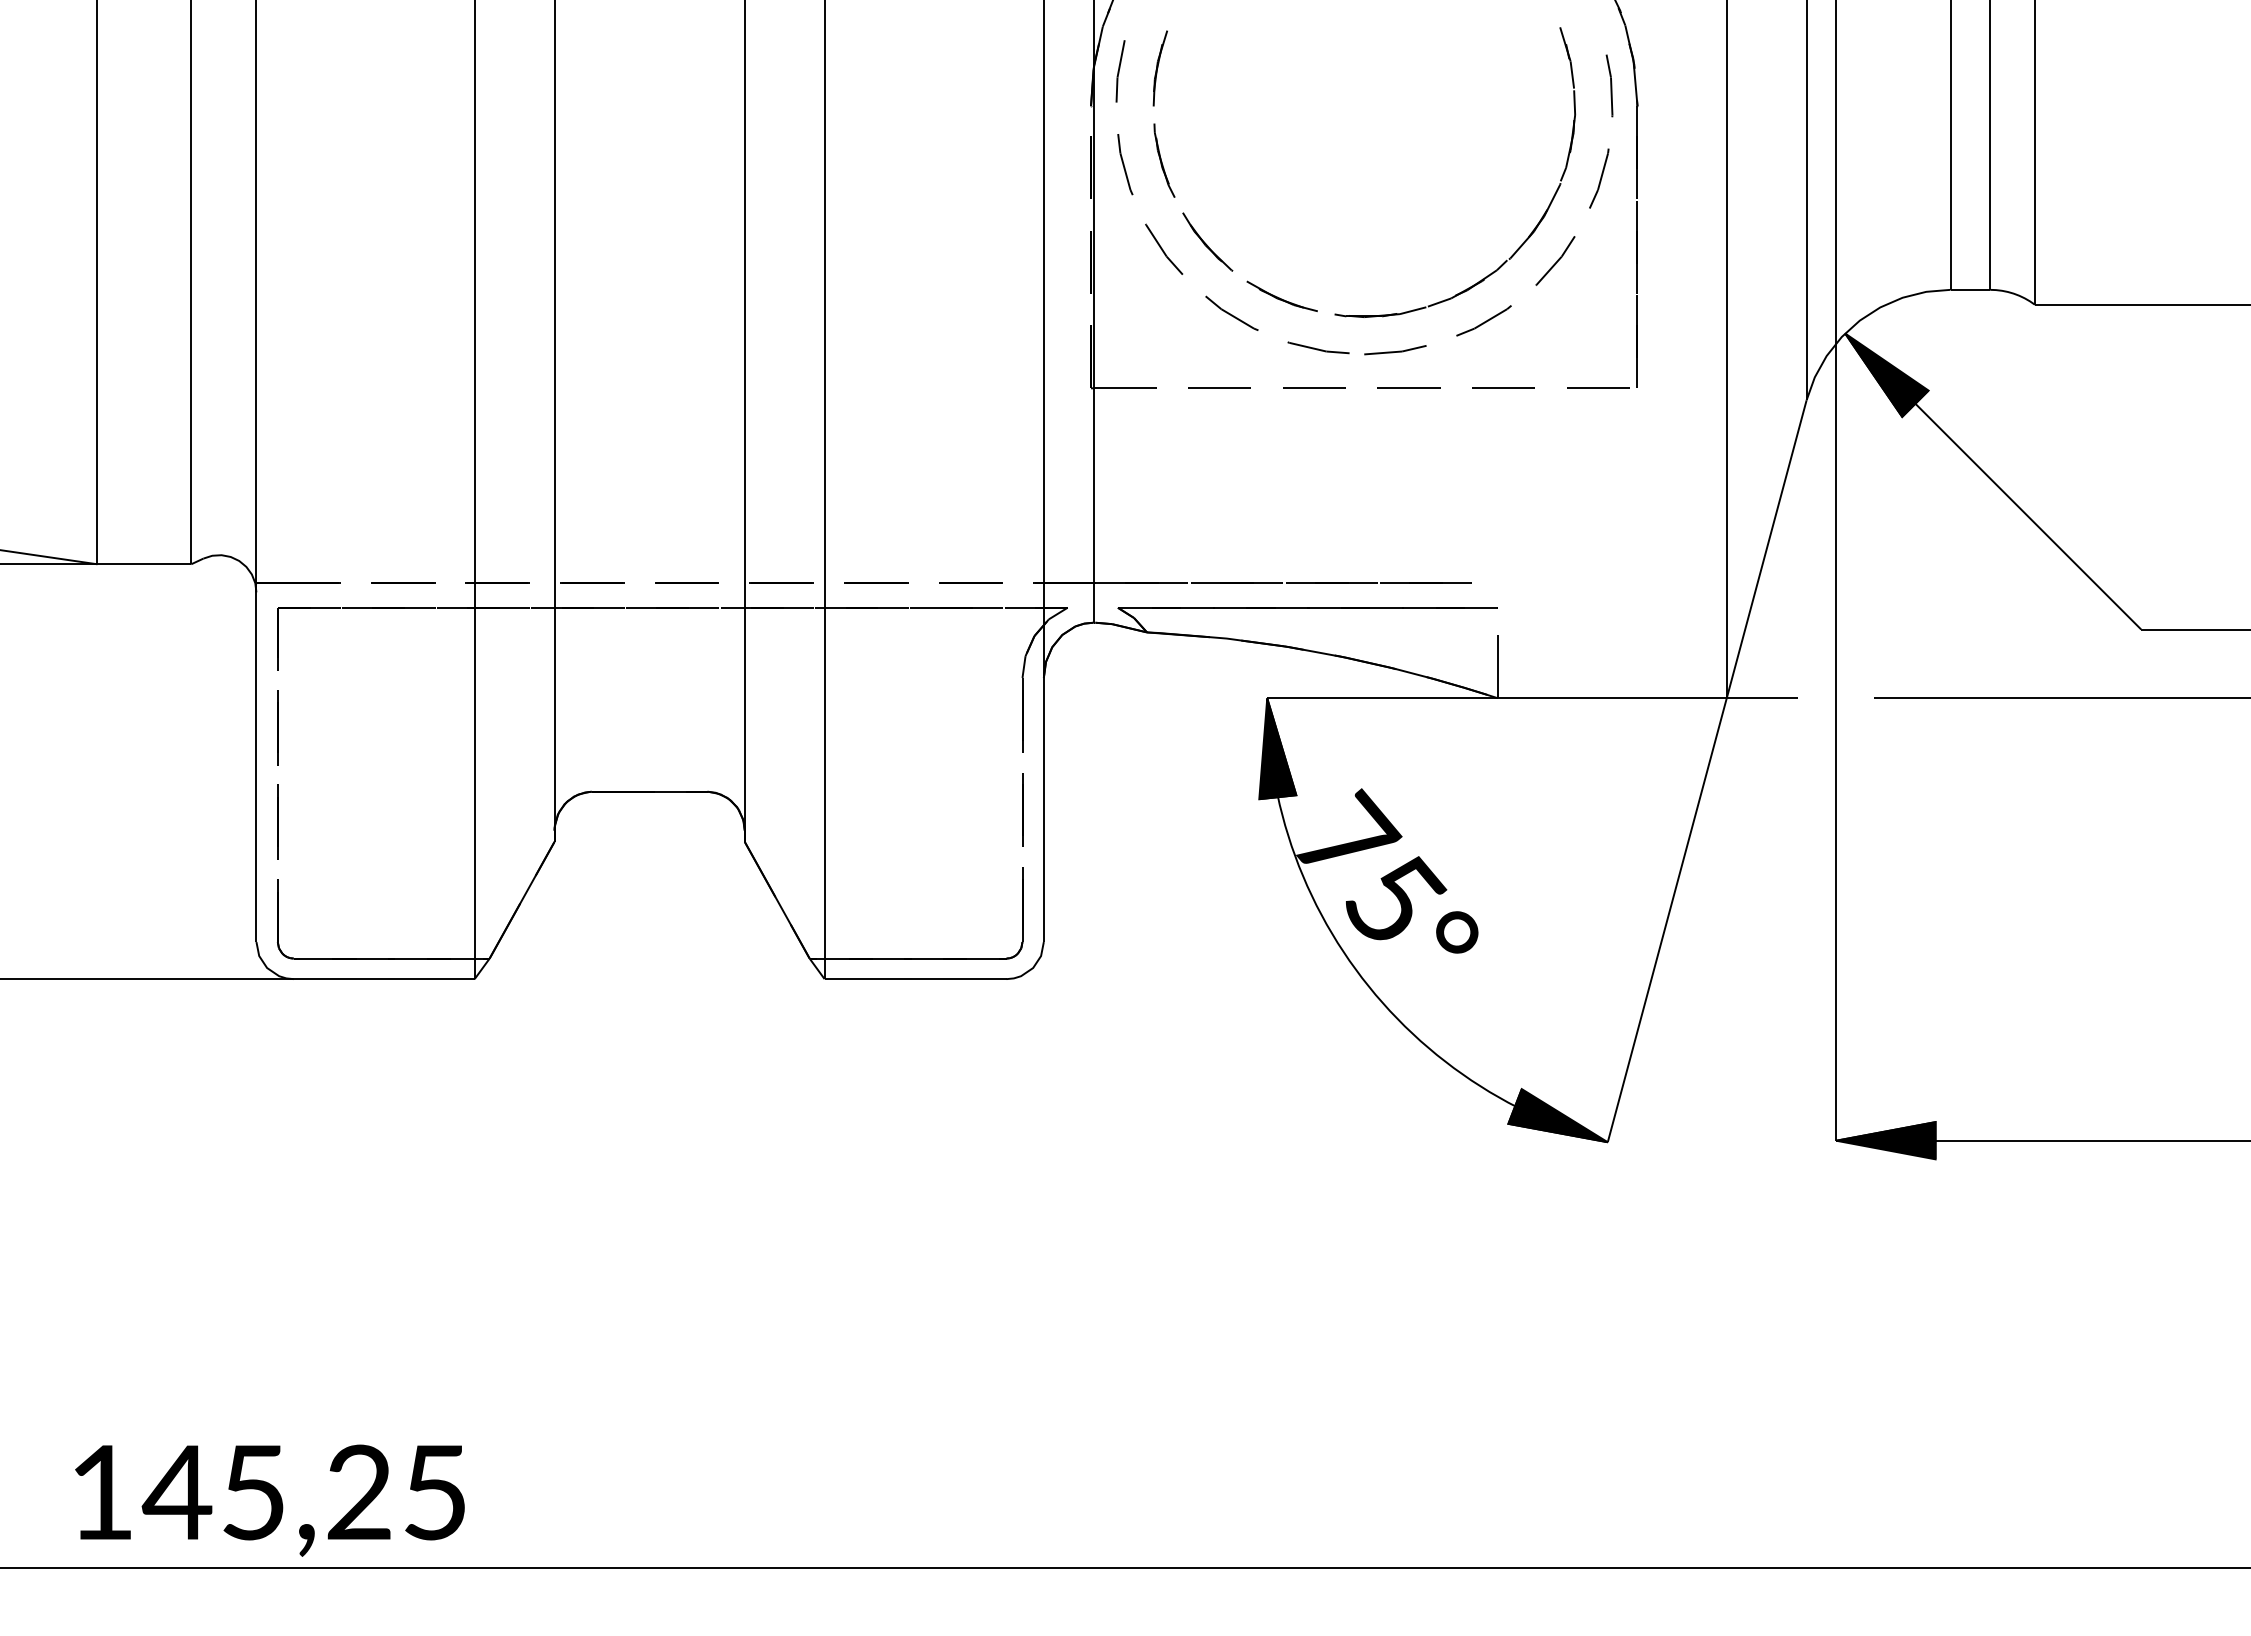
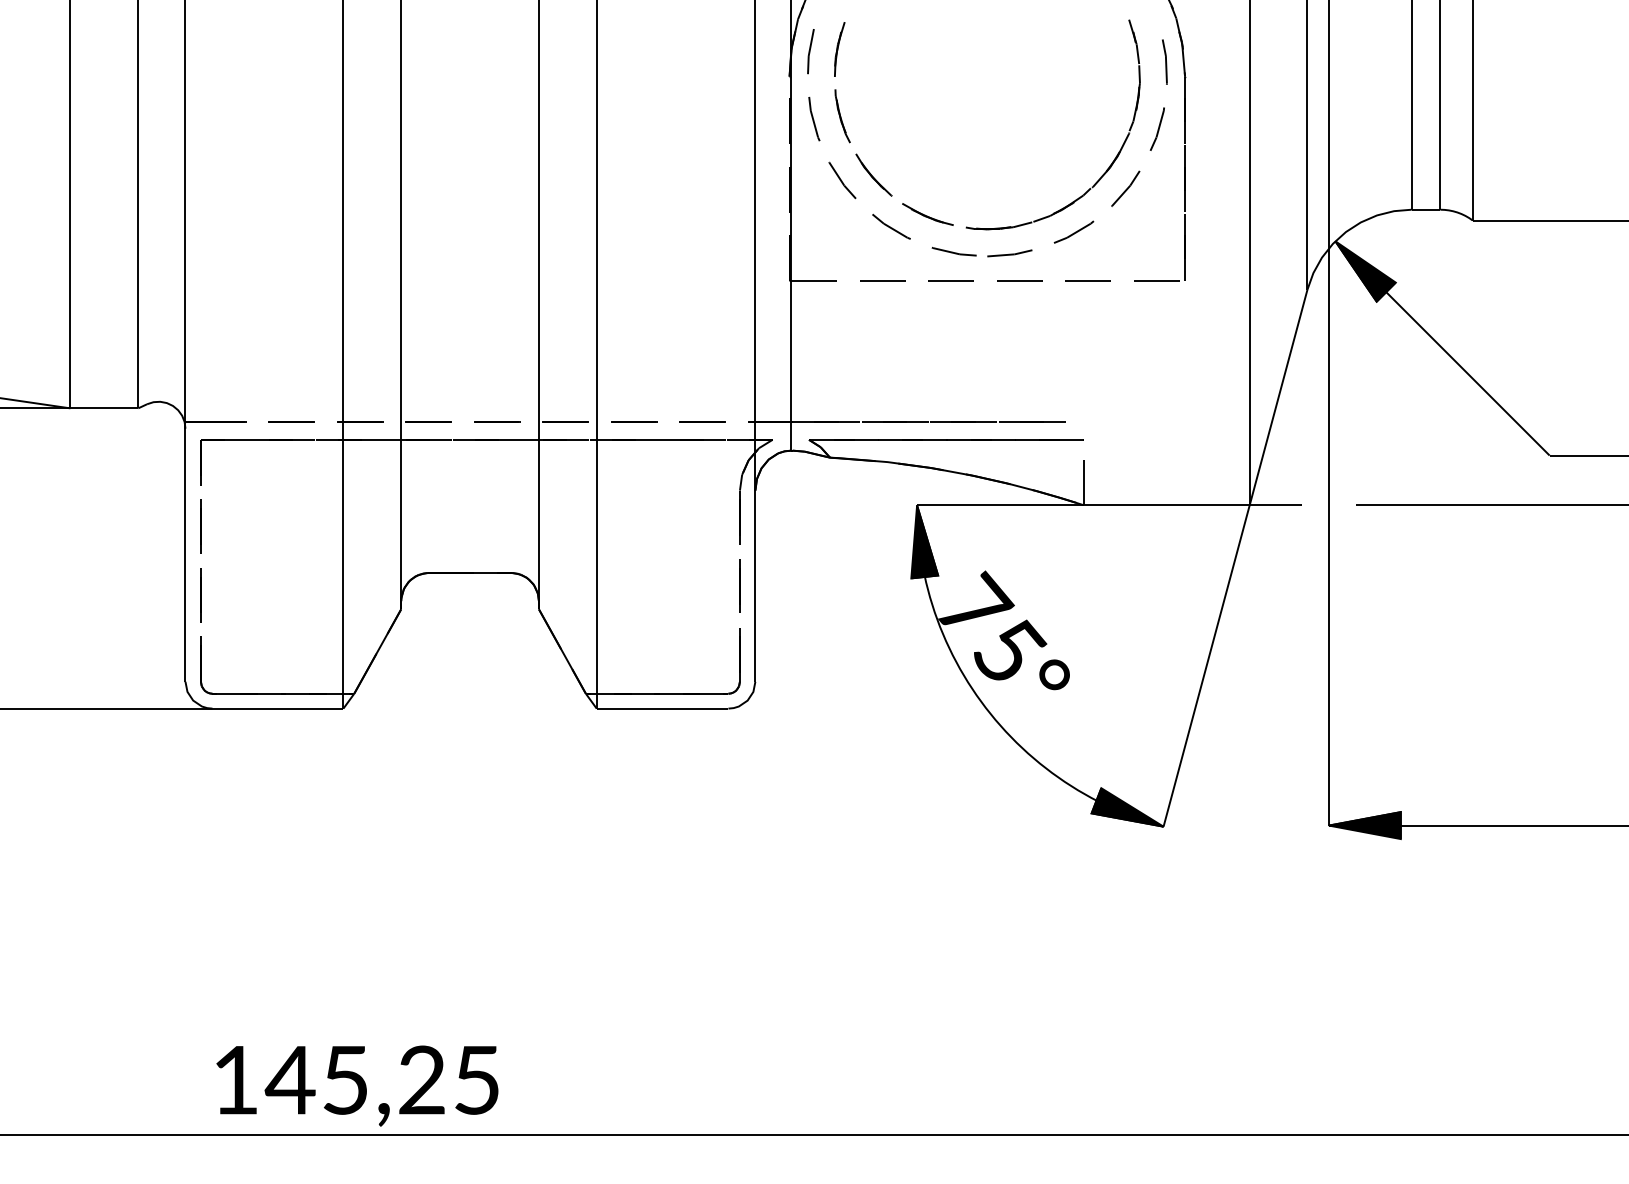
text: (269, 1500) -> (357, 1085), moved

